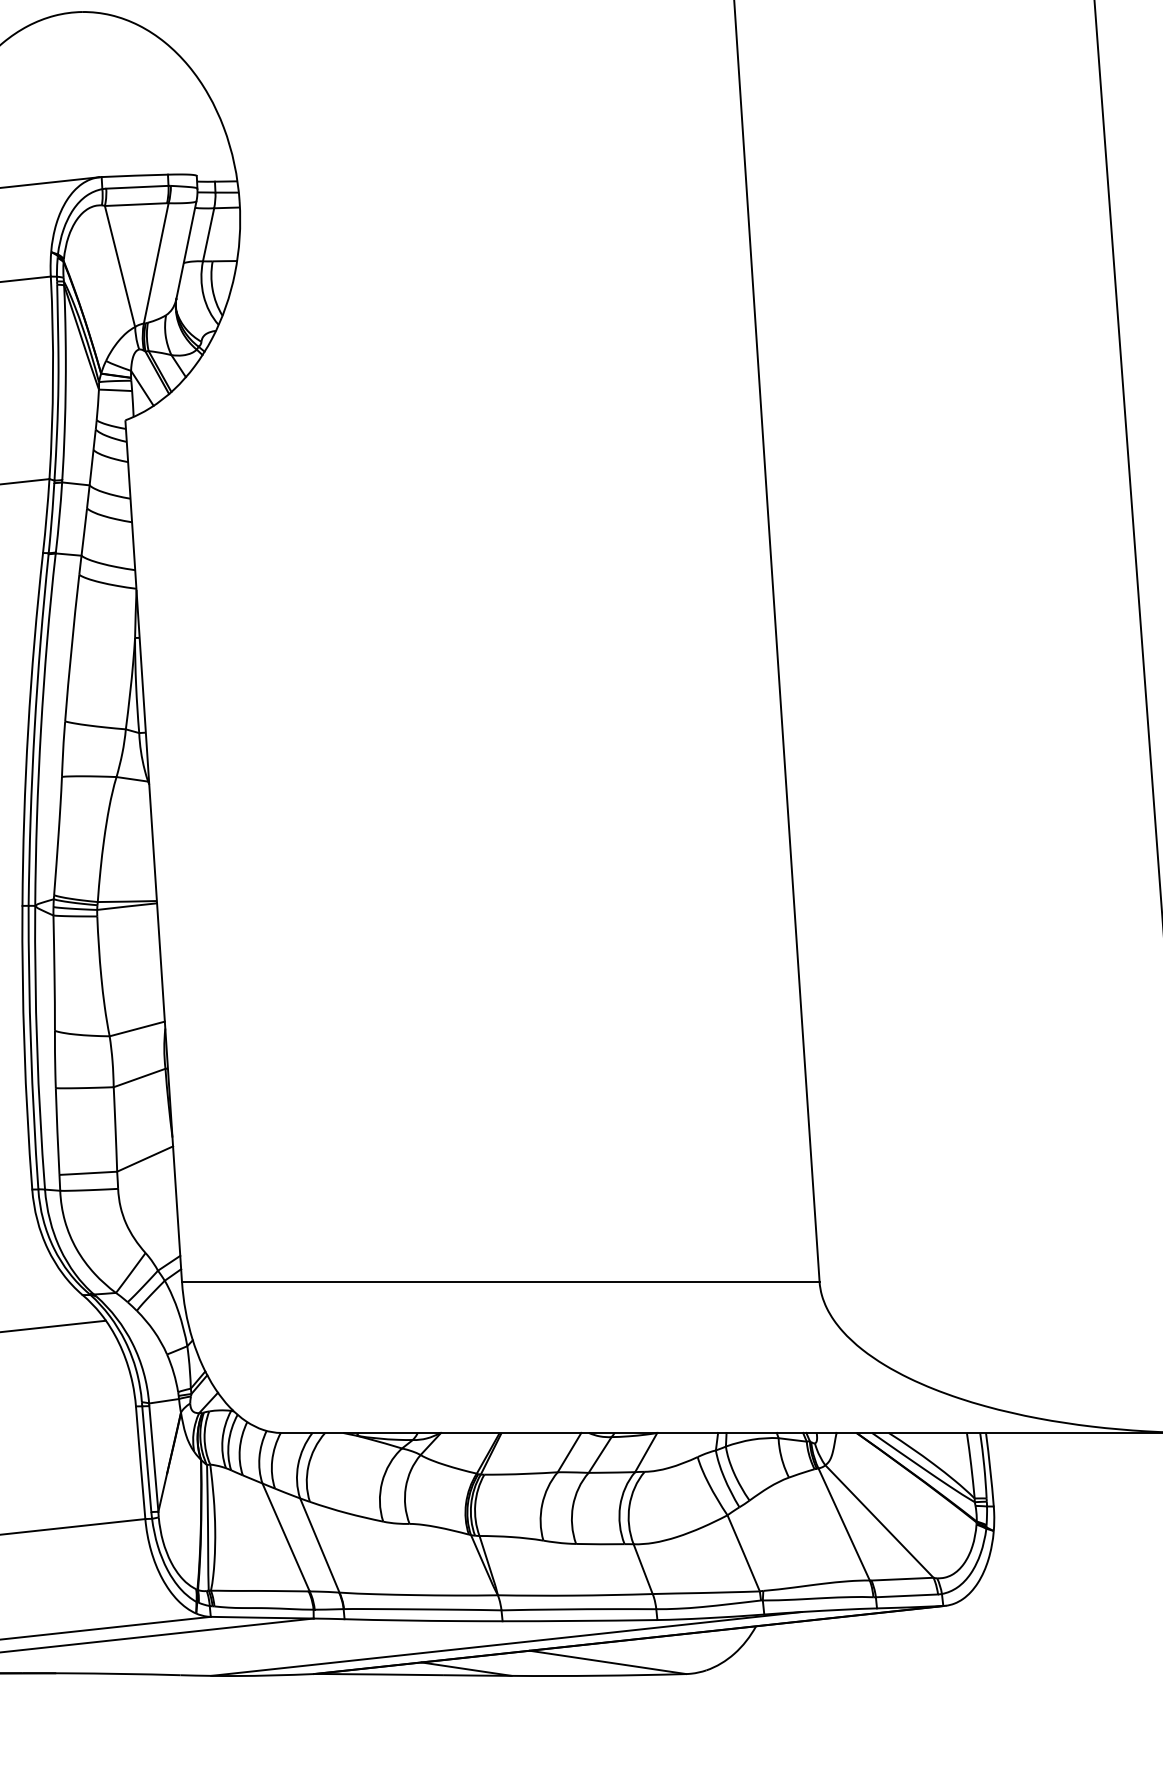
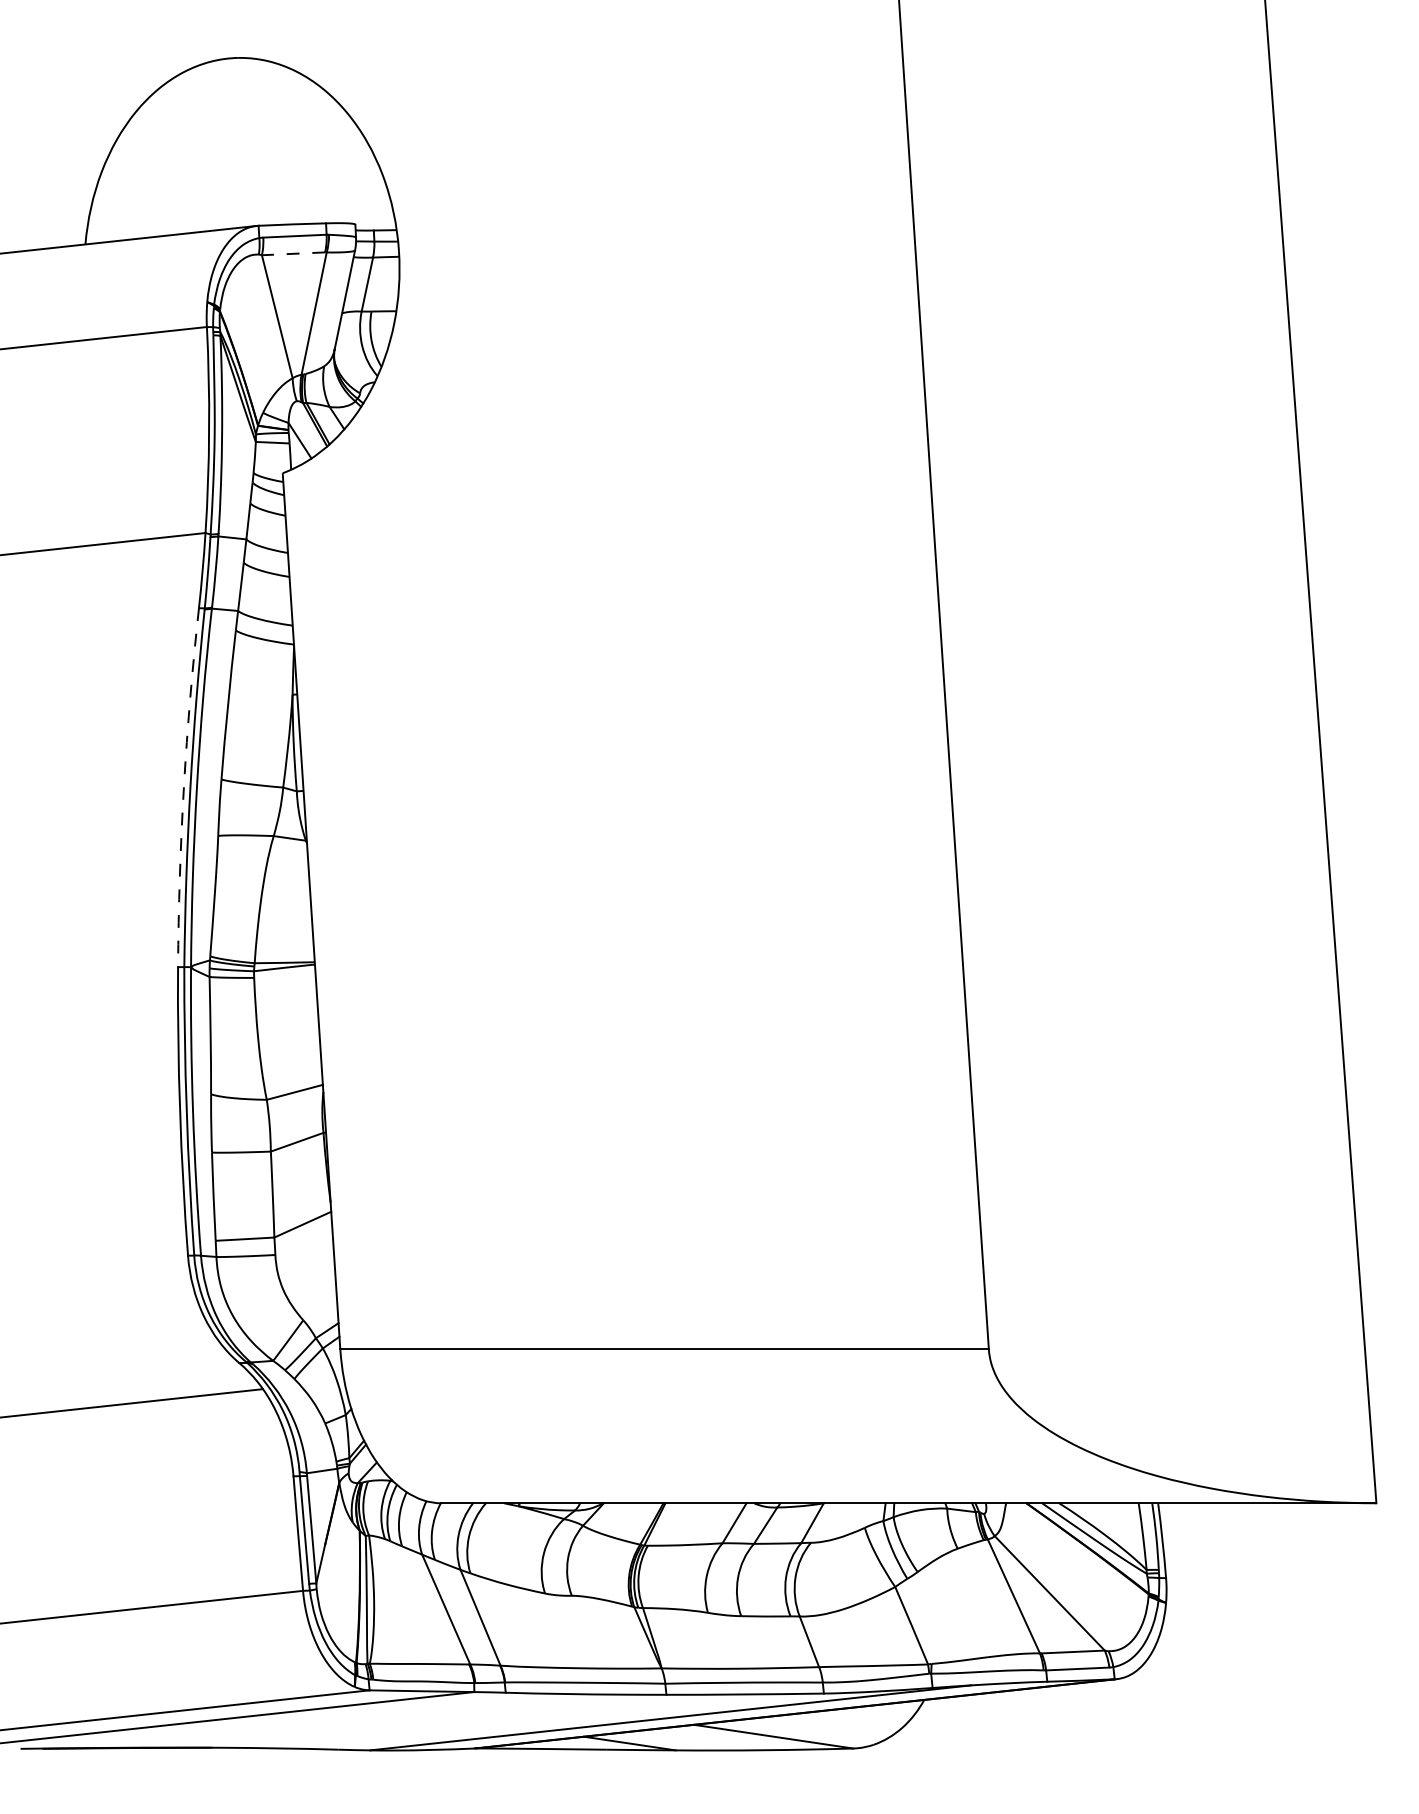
line: (135, 204) -> (293, 253), solid -> dashed
arc: (27, 729) -> (183, 787), solid -> dashed

